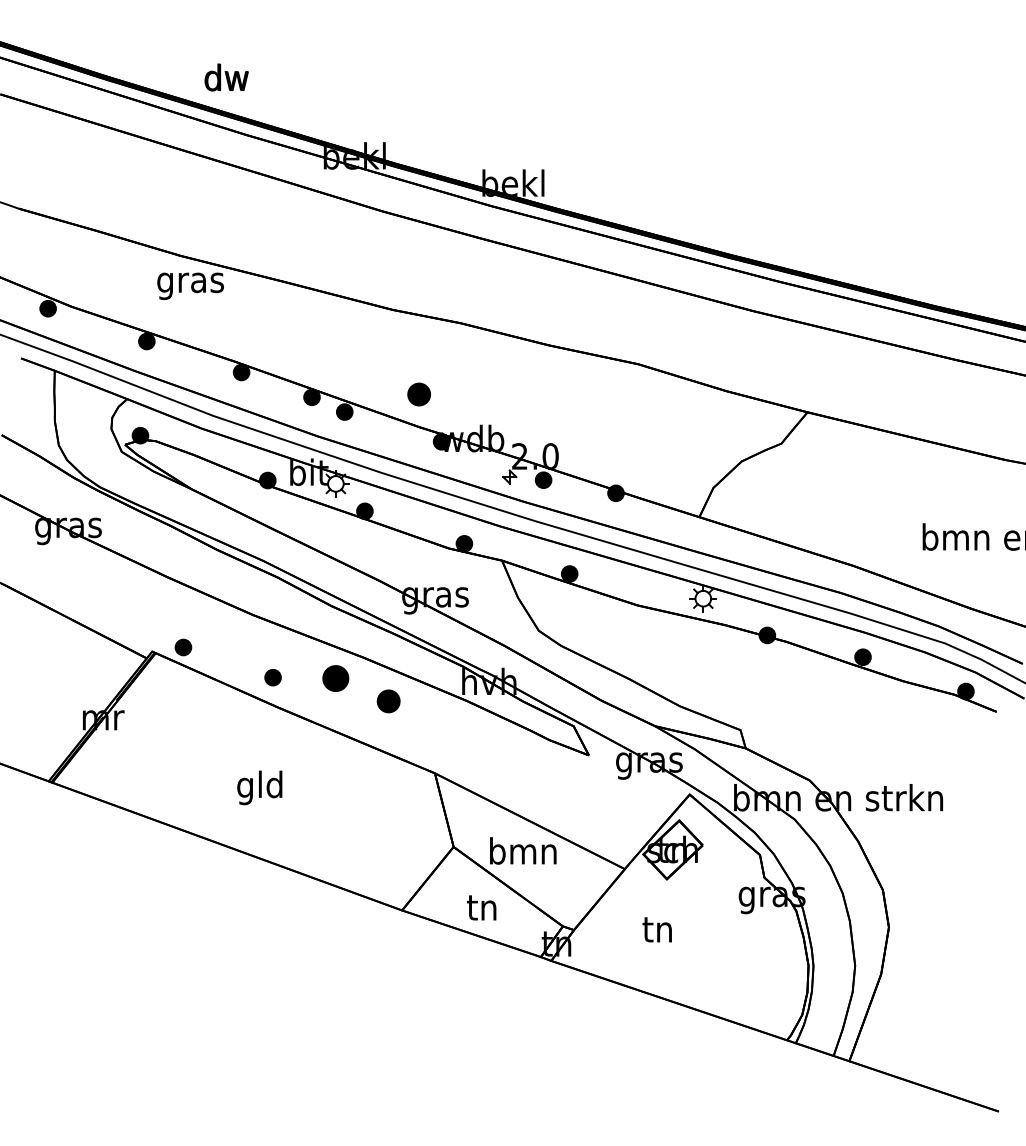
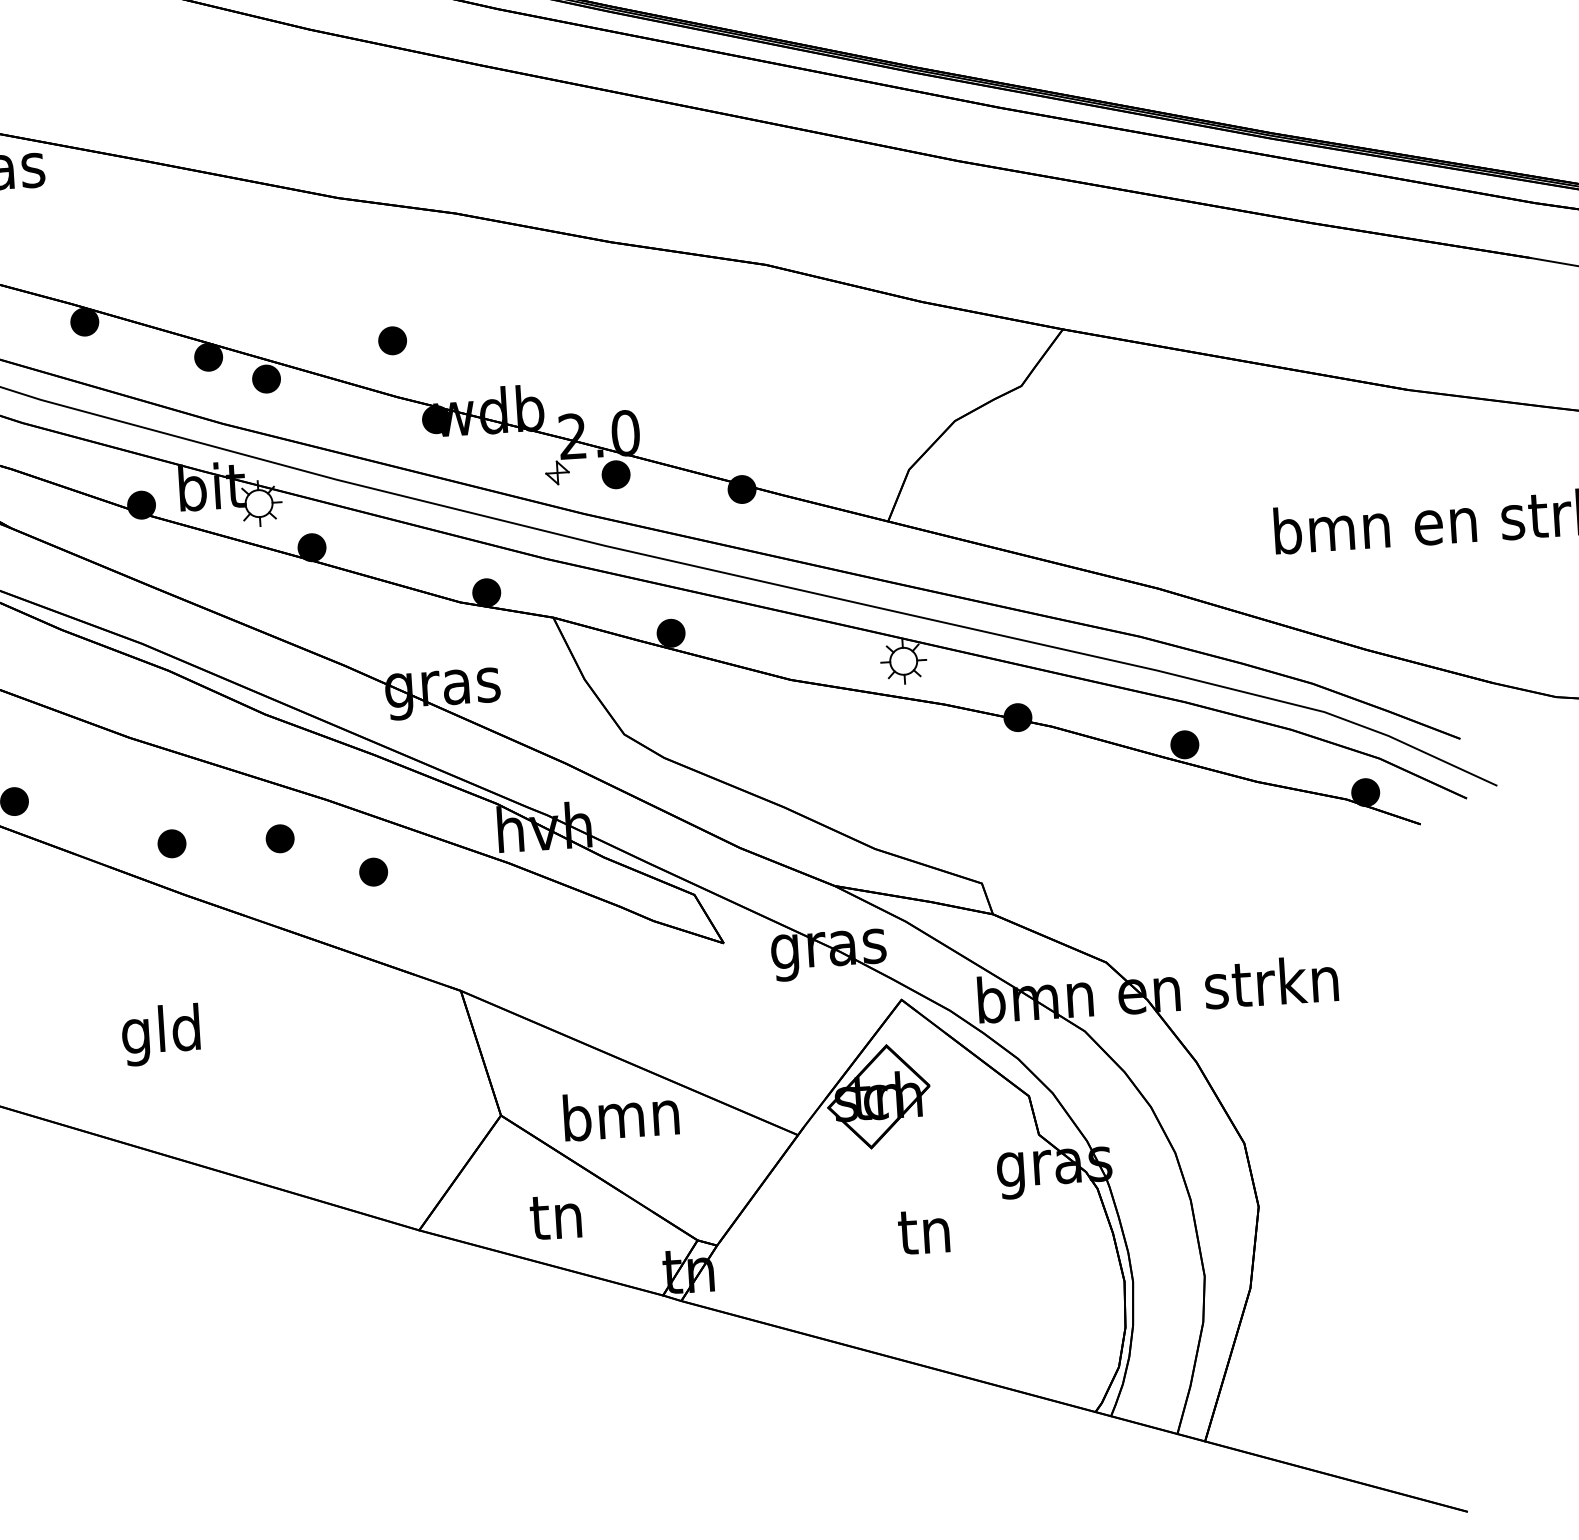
part: (418, 394) -> (391, 340), size x0.71
part: (335, 678) -> (279, 838), size x0.62
part: (388, 701) -> (373, 872), size x0.71
text: (656, 929) -> (922, 1231), moved

